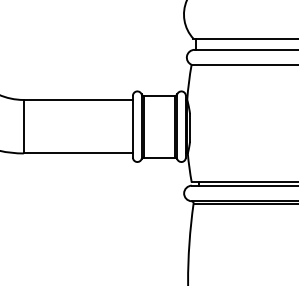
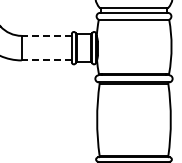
line: (77, 99) -> (46, 35), solid -> dashed
line: (77, 153) -> (46, 60), solid -> dashed

